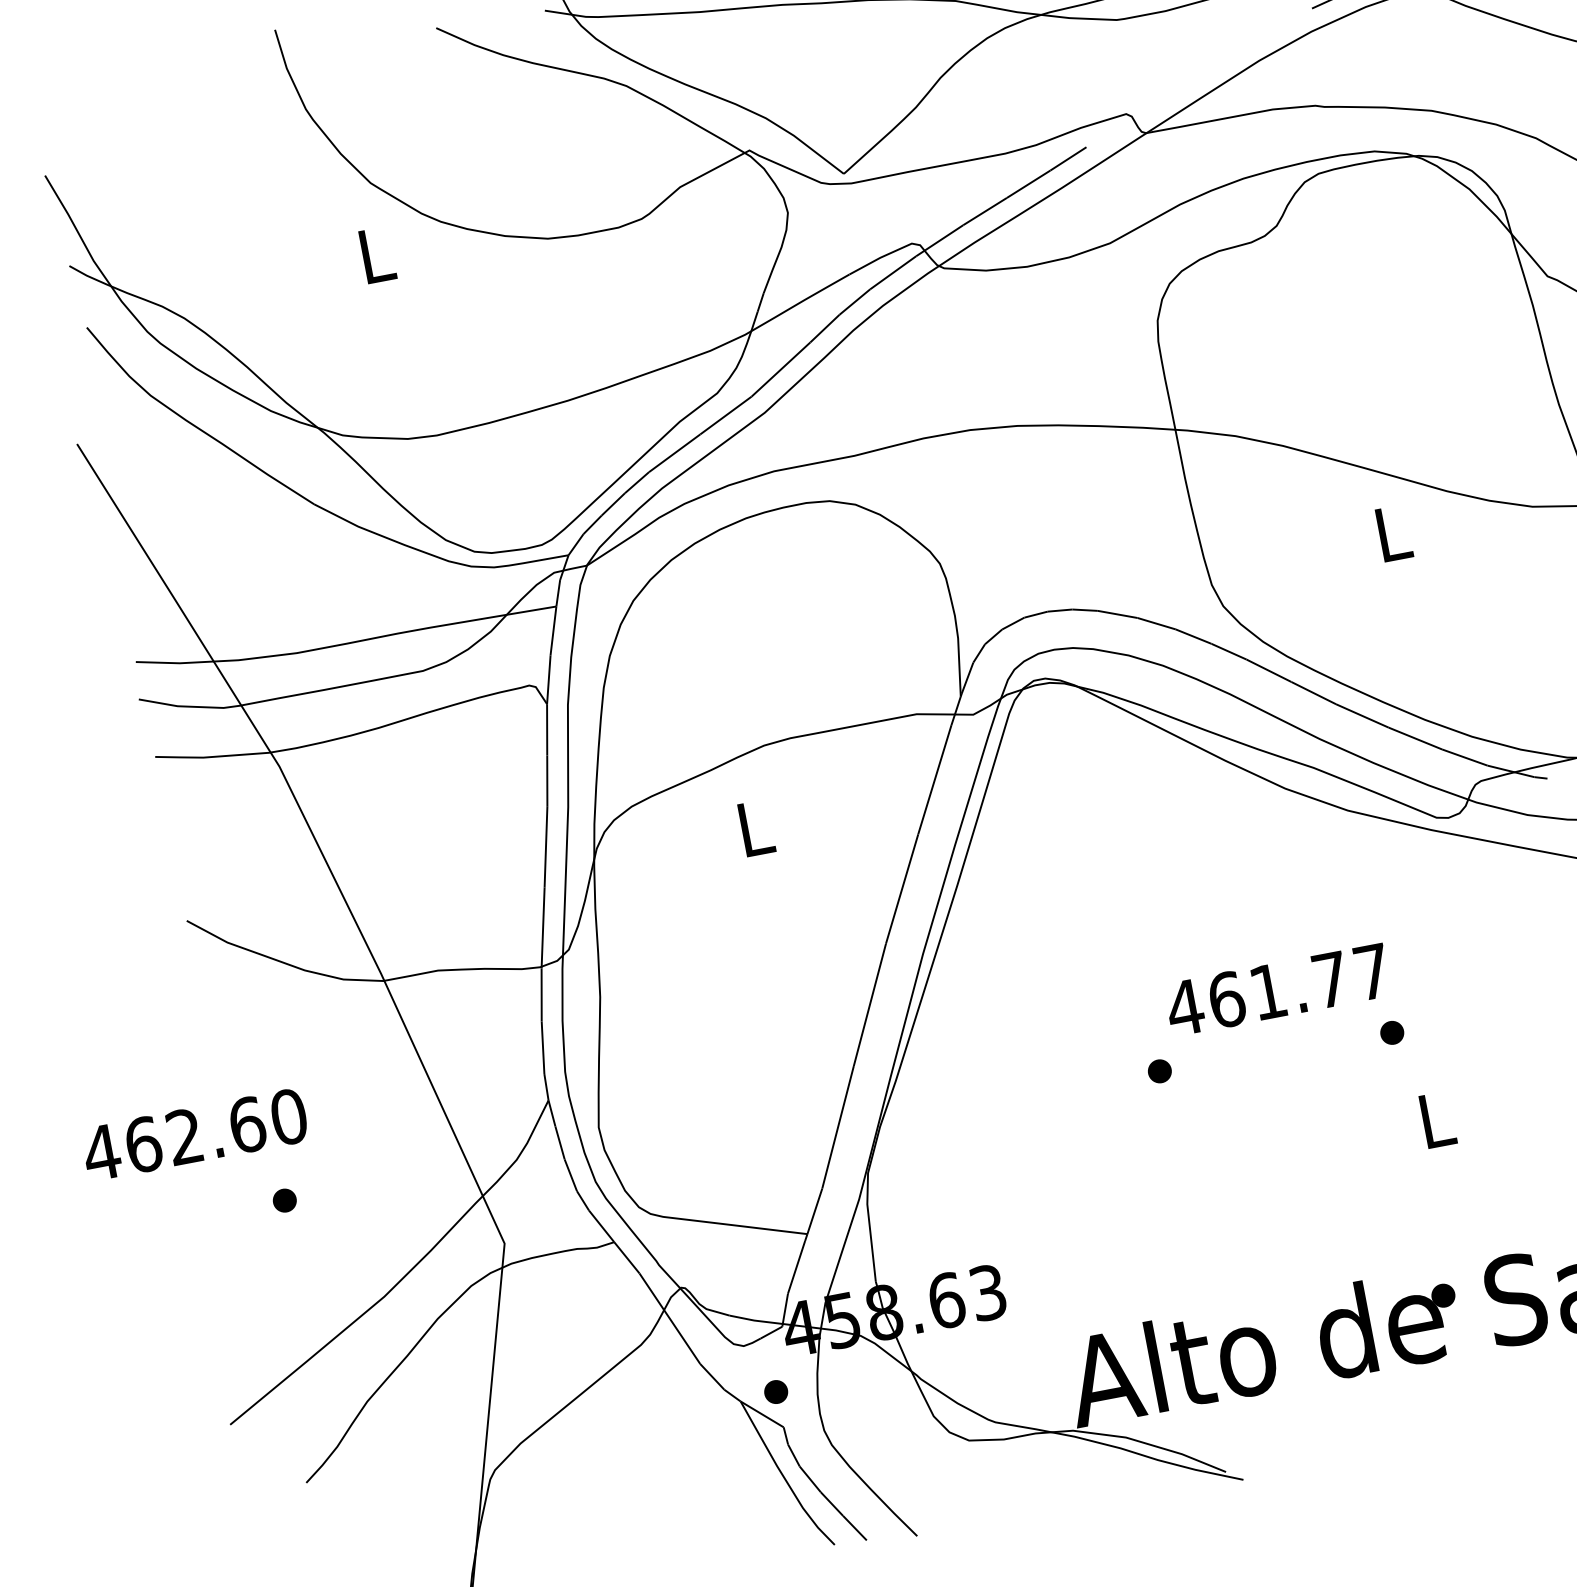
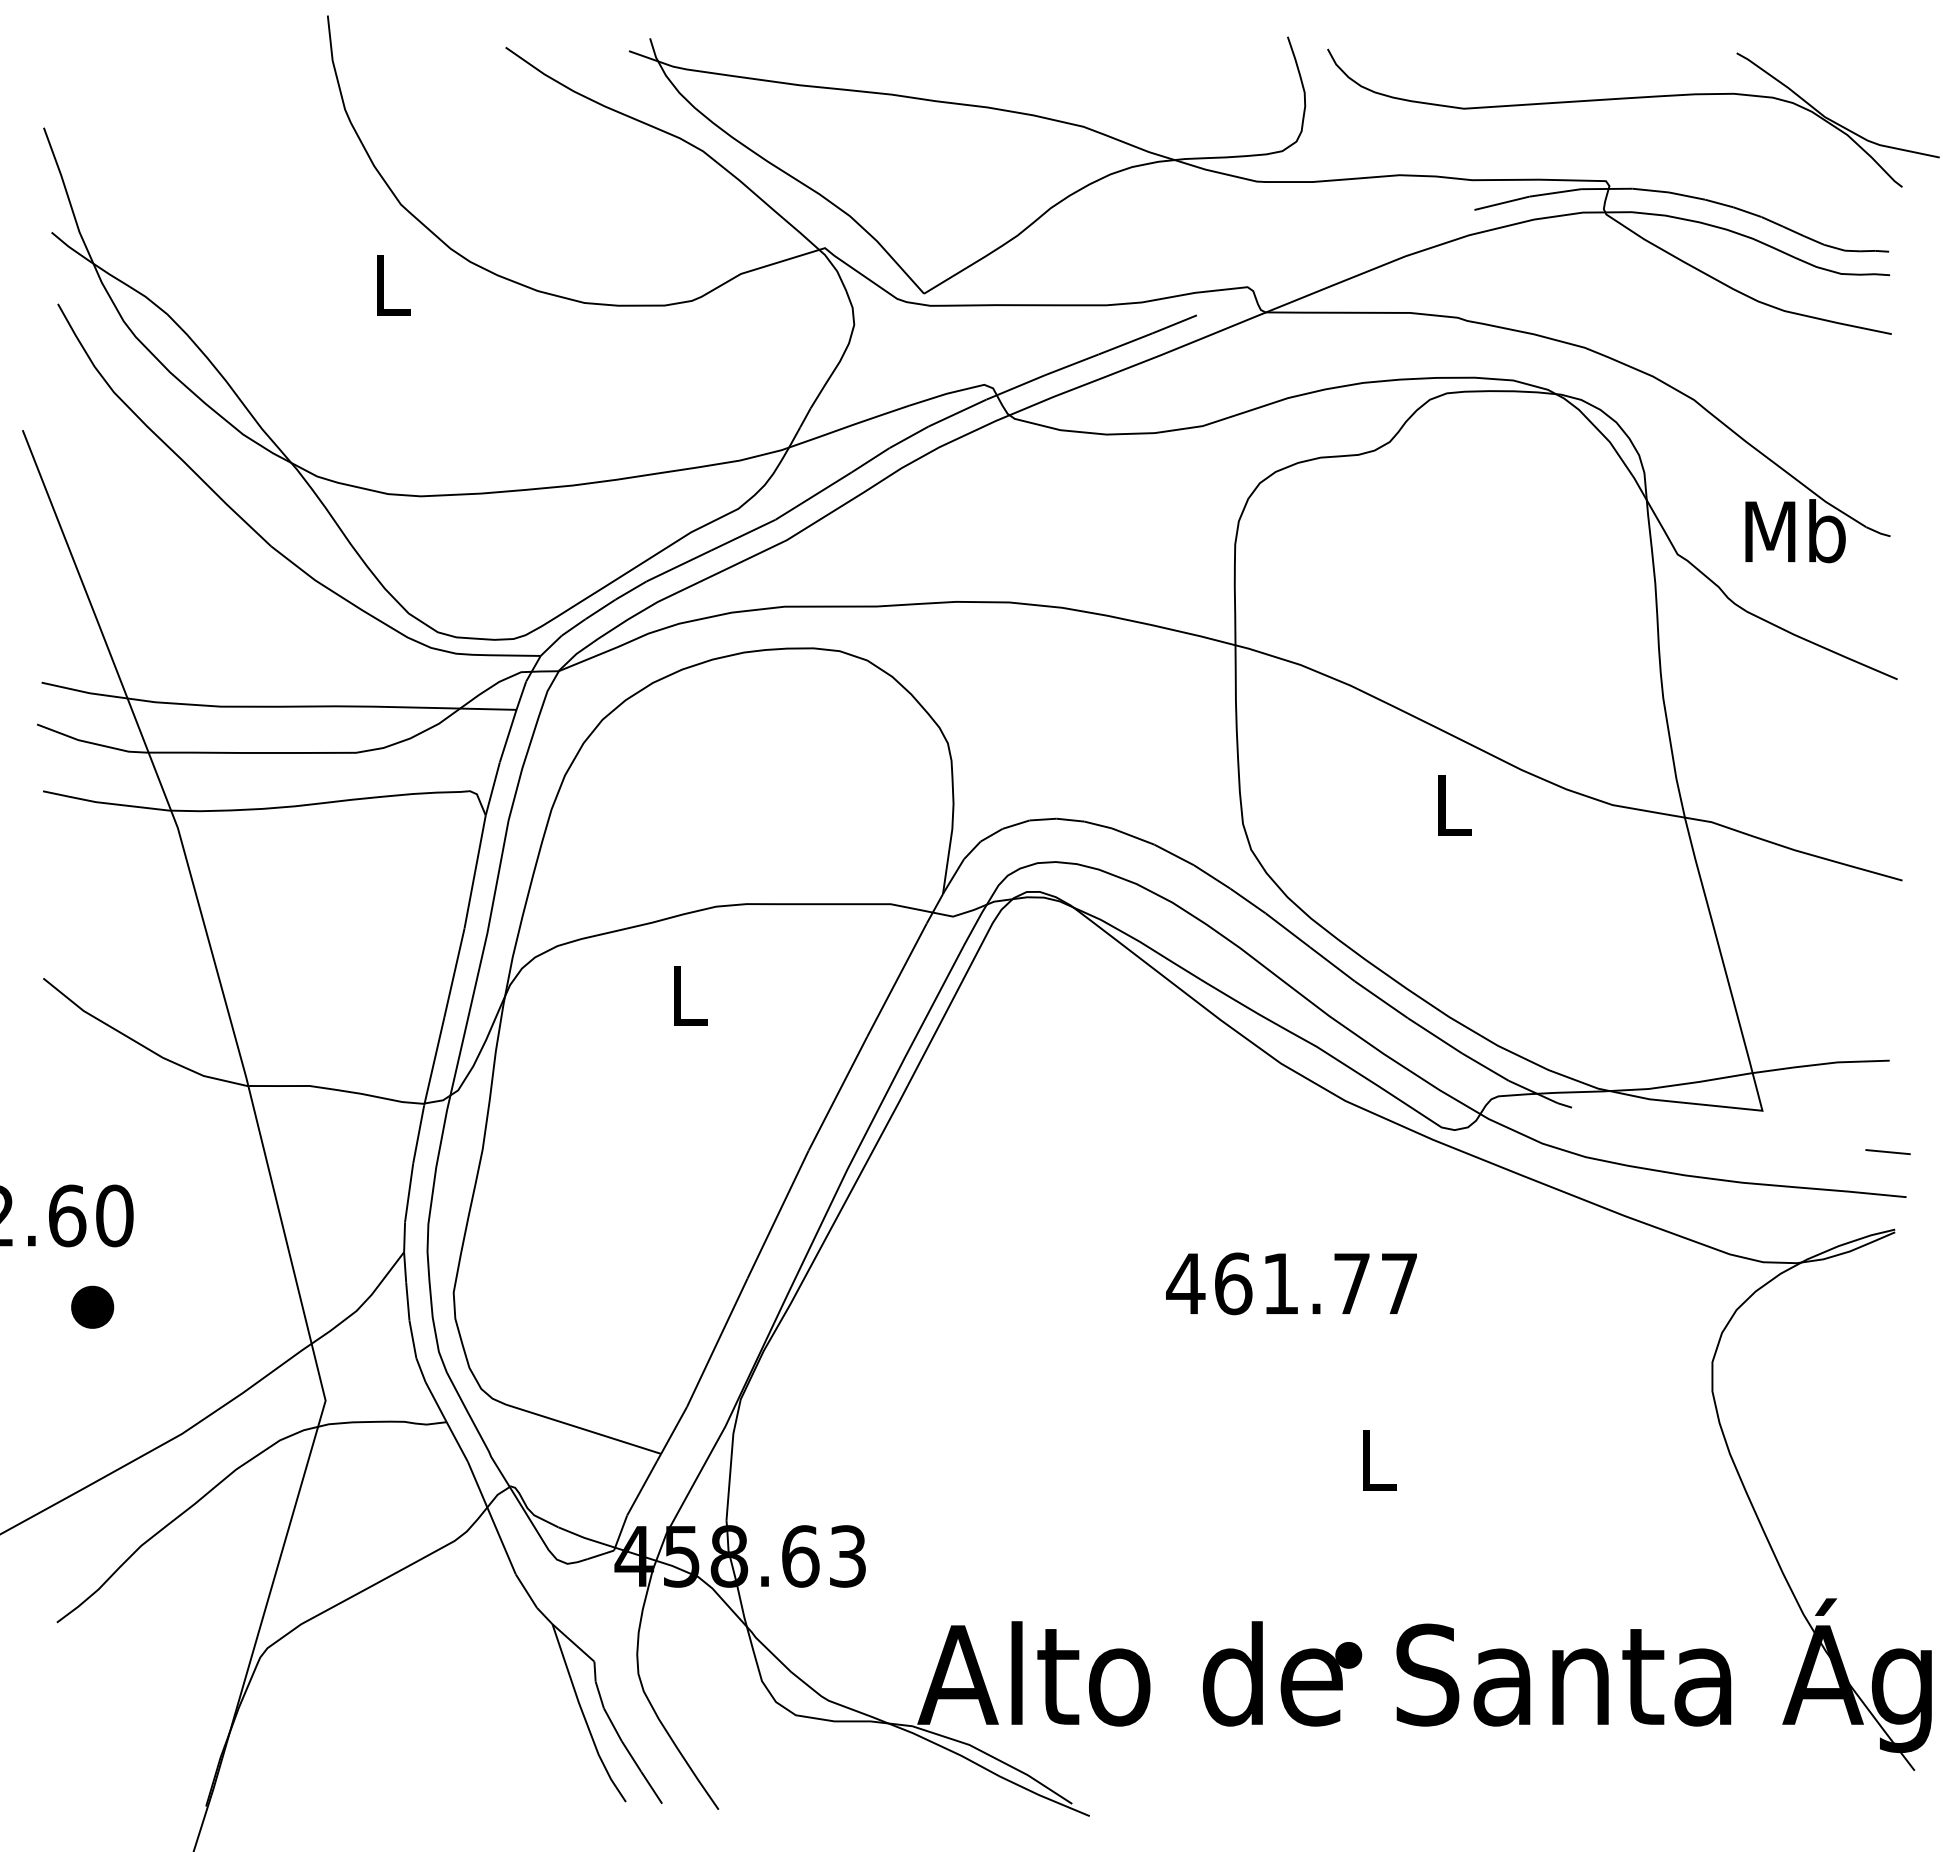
text: (1277, 989) -> (1291, 1283), moved
part: (1392, 1032) -> (1347, 1354), removed
part: (1159, 1071) -> (1083, 1348), removed
part: (284, 1200) -> (92, 1306), size x1.6
part: (776, 1391) -> (593, 1620), removed

